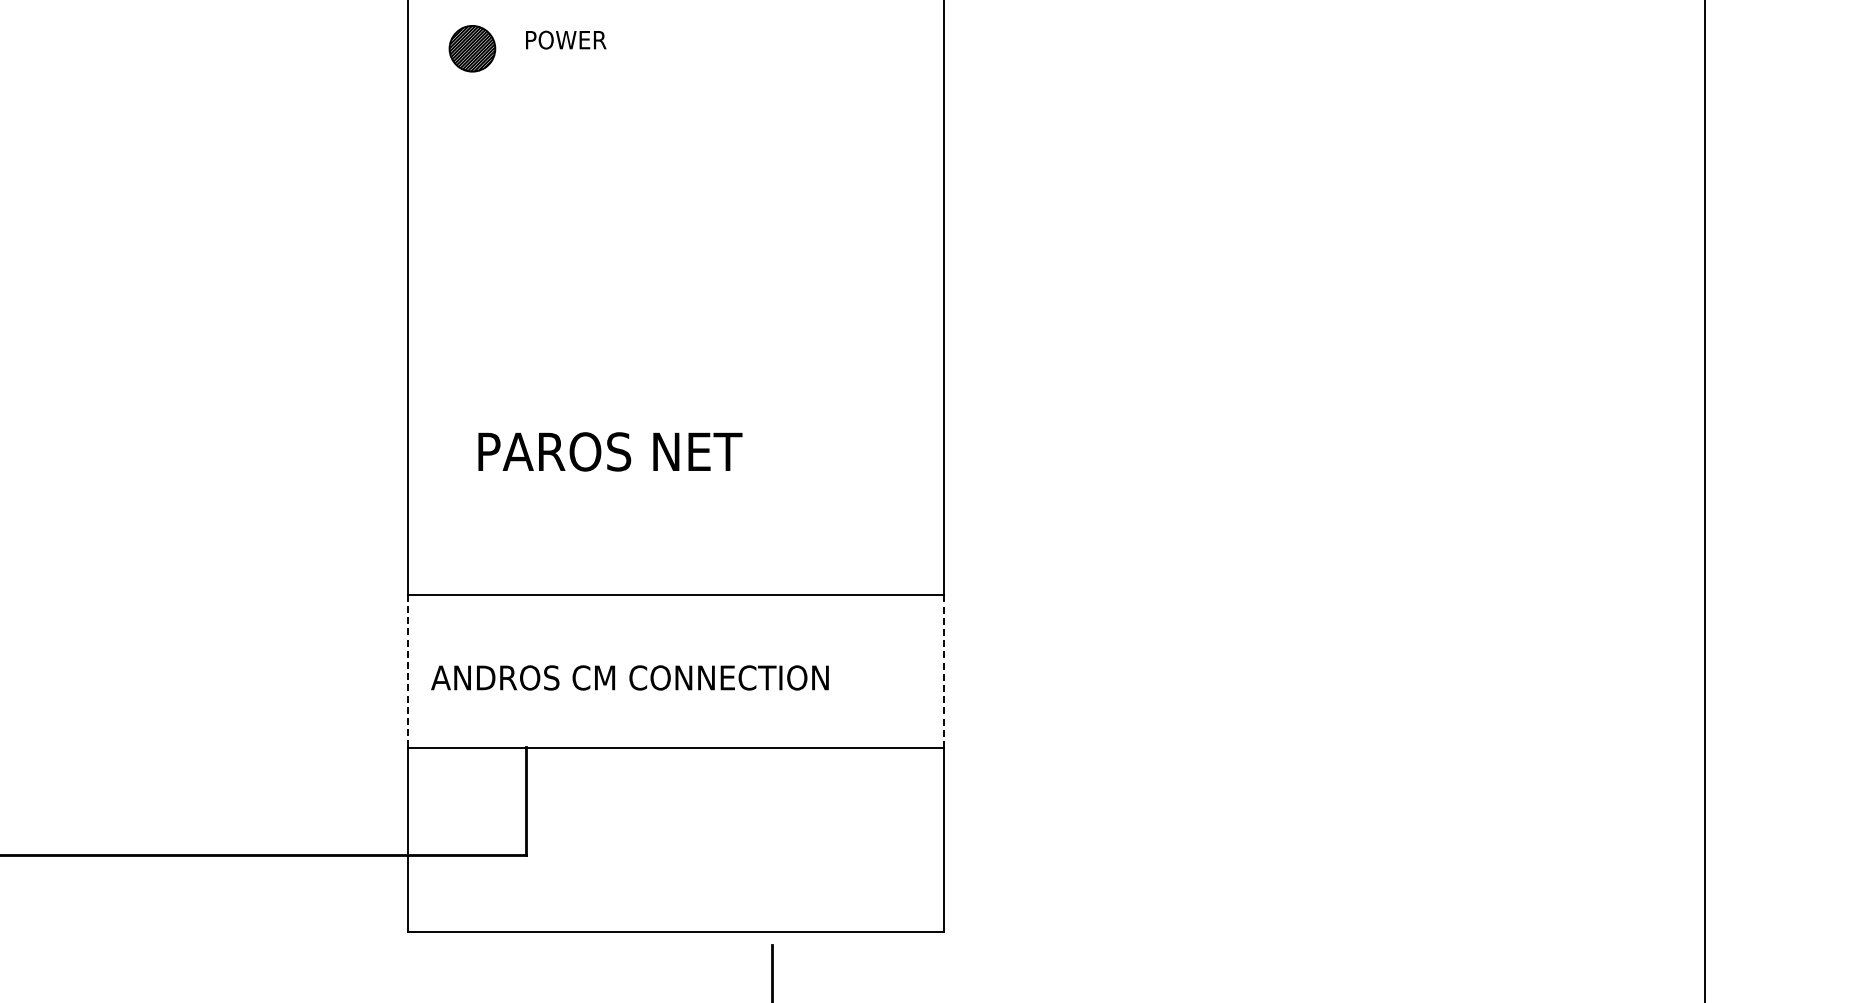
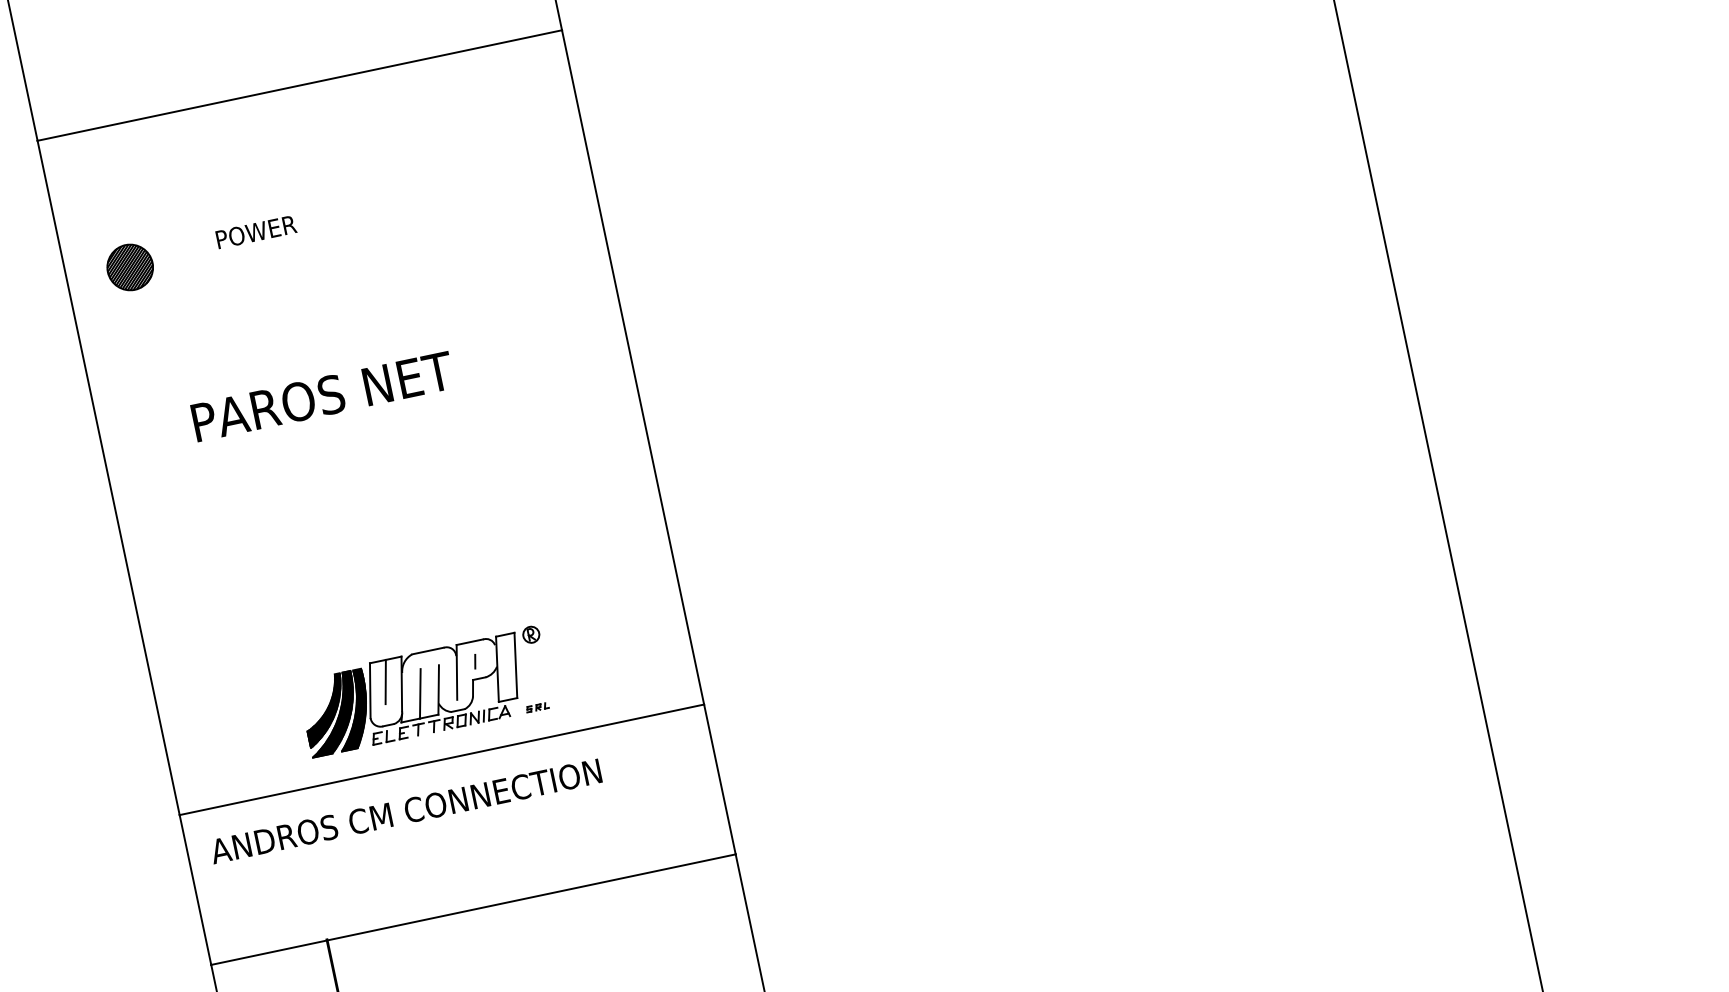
text: (566, 39) -> (256, 231), moved
text: (610, 451) -> (322, 396), moved
part: (673, 524) -> (425, 691), added
line: (407, 671) -> (195, 890), dashed -> solid
line: (943, 671) -> (719, 779), dashed -> solid
text: (629, 677) -> (405, 811), moved

